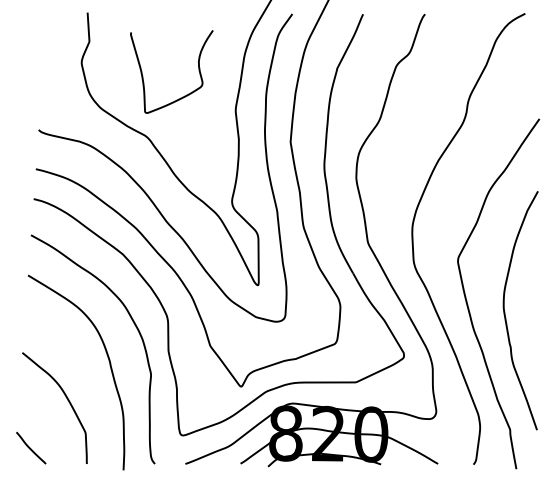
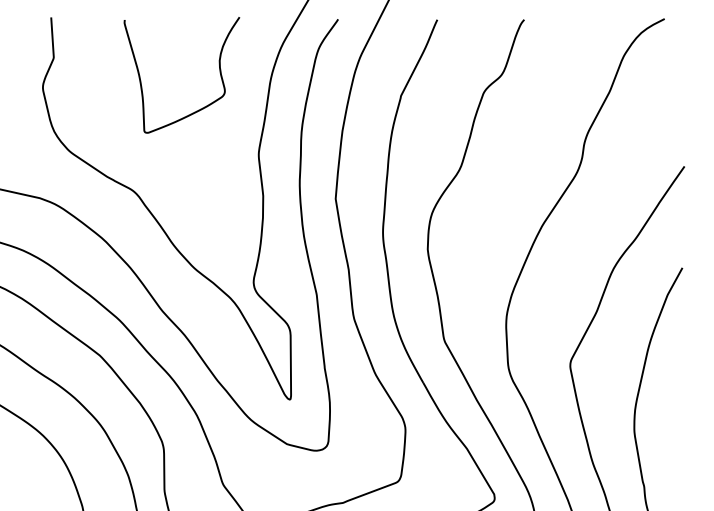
curve: (198, 71) -> (219, 74), moved

